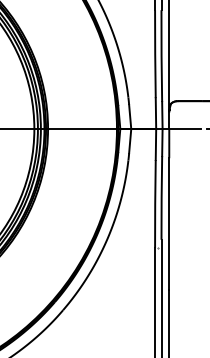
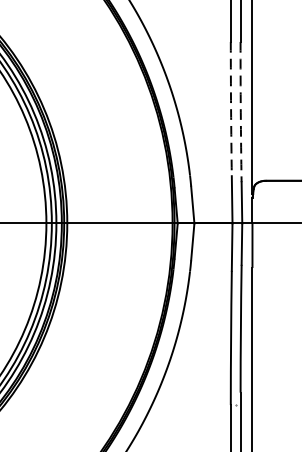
arc: (155, 54) -> (231, 109), solid -> dashed
arc: (161, 56) -> (240, 112), solid -> dashed

